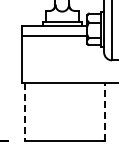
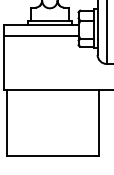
line: (24, 112) -> (6, 123), dashed -> solid
line: (105, 112) -> (99, 123), dashed -> solid

